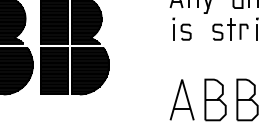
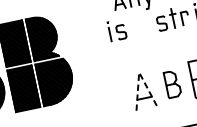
part: (181, 28) -> (116, 29), moved
line: (182, 79) -> (139, 72), solid -> dashed
part: (215, 99) -> (172, 83), size x0.7

